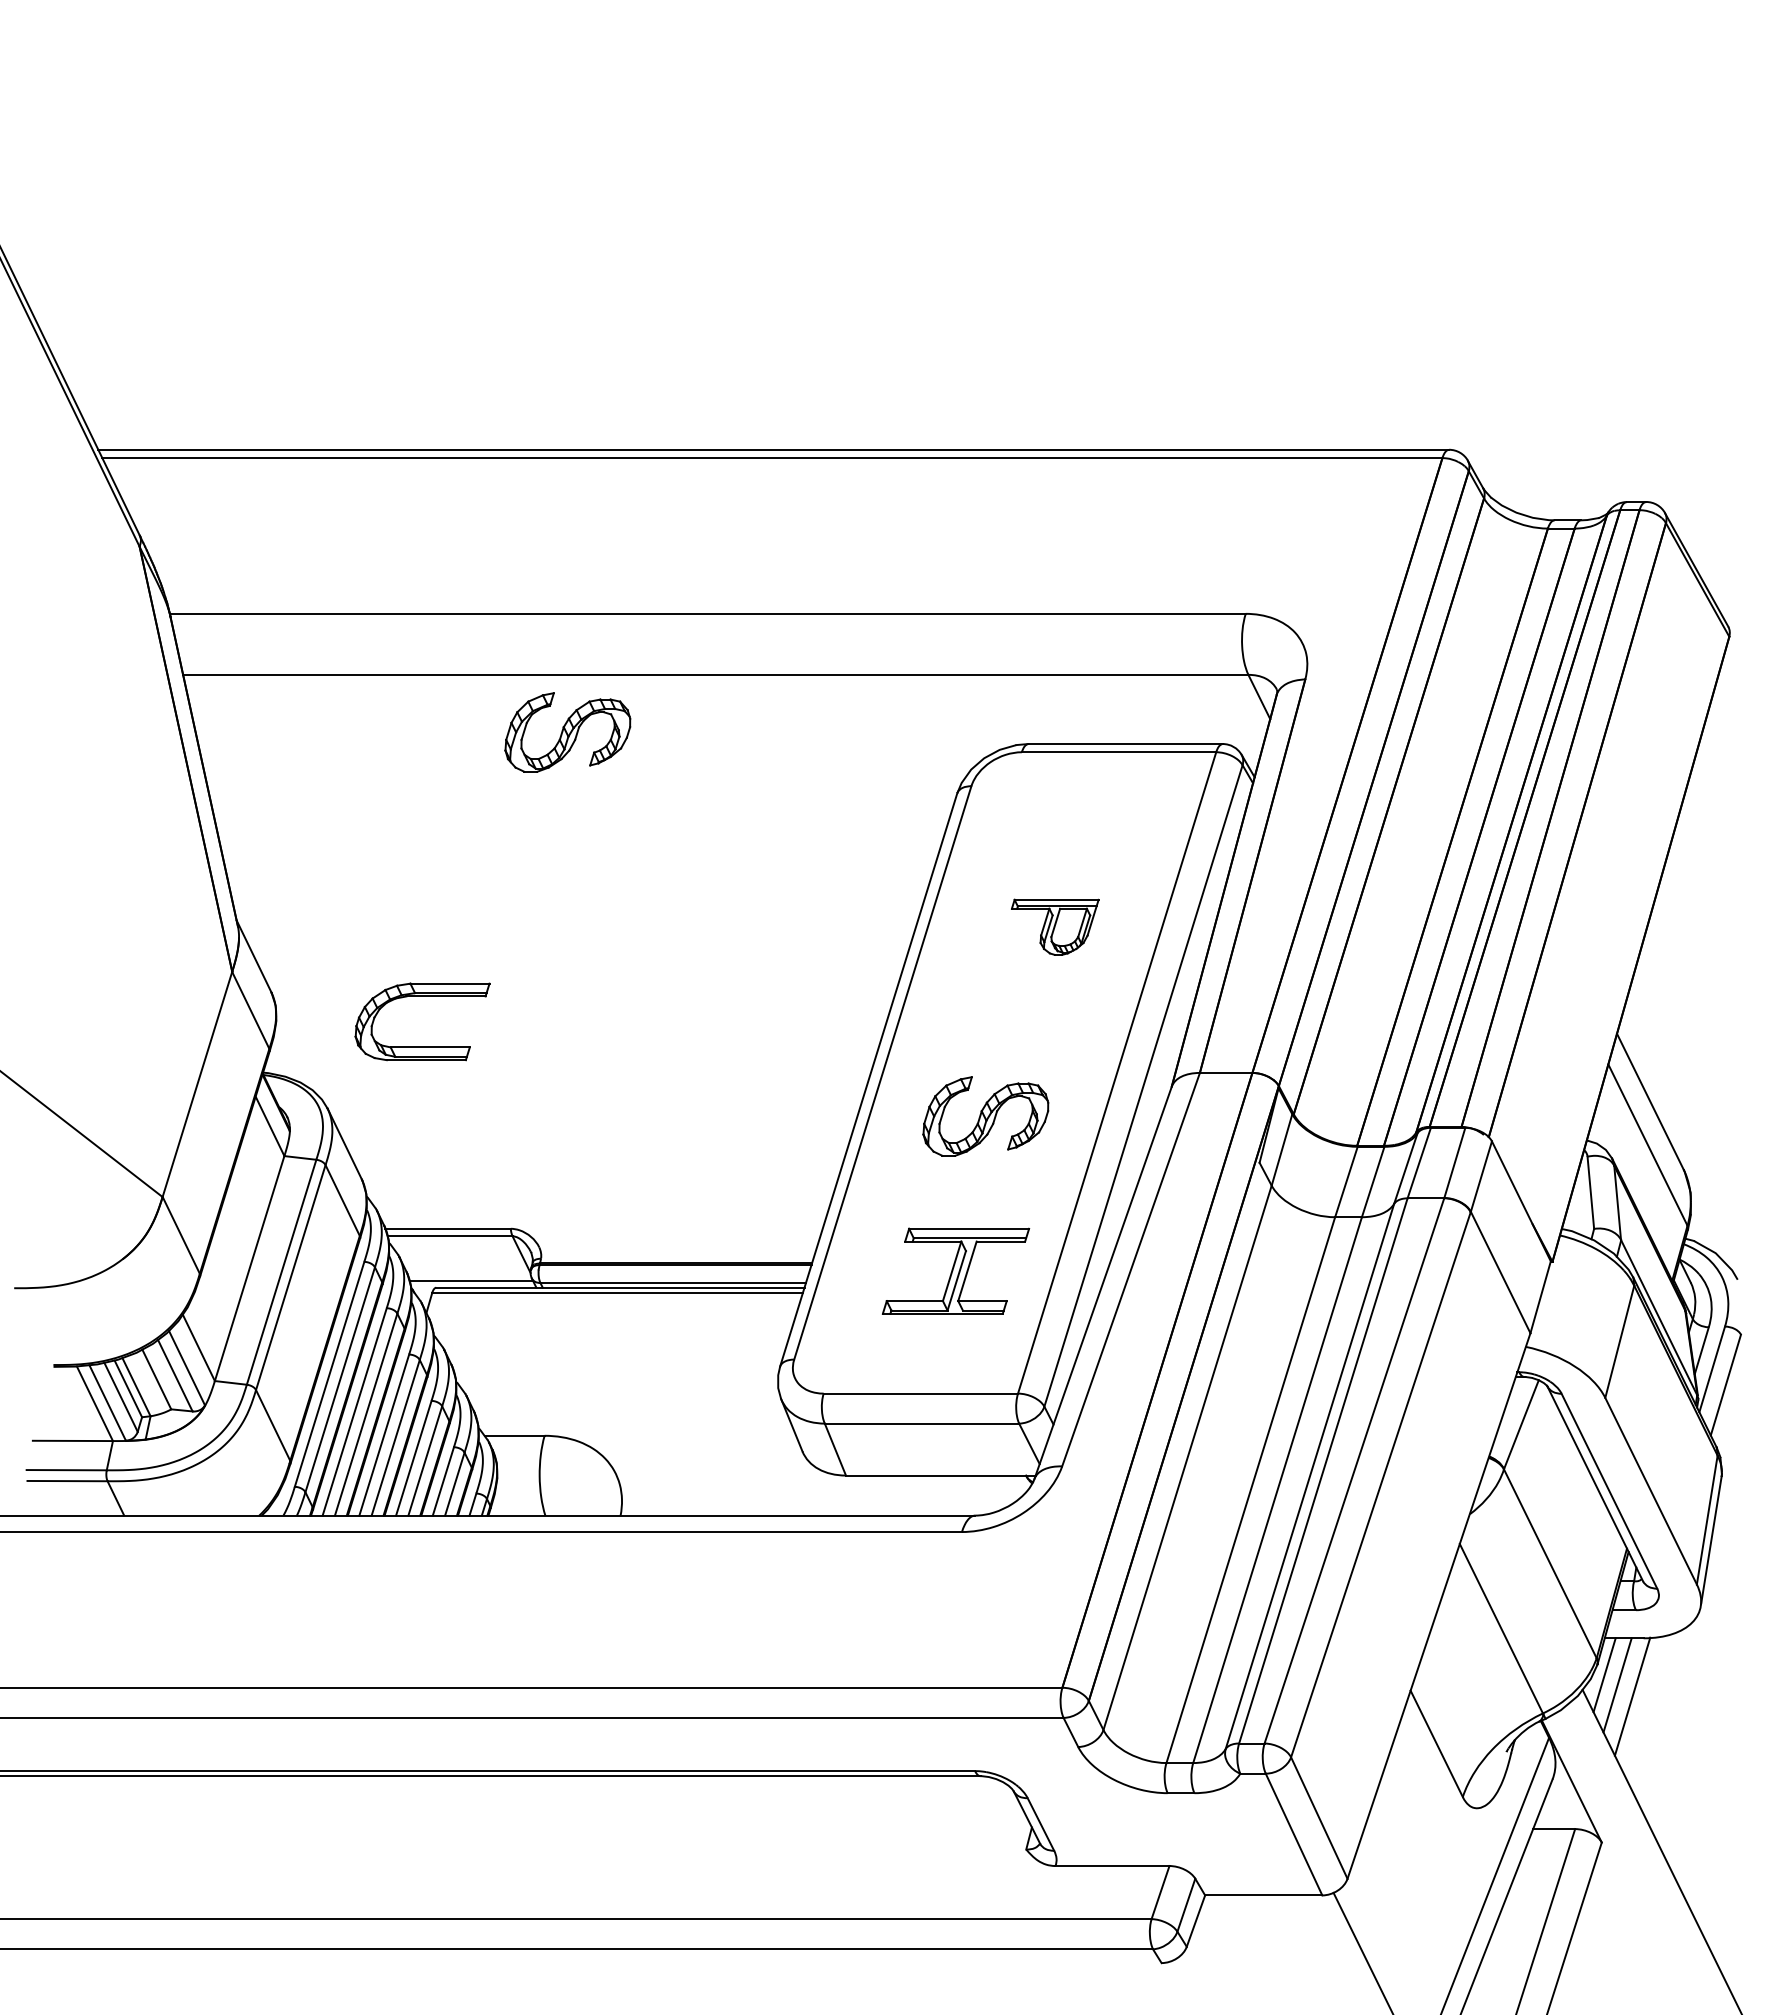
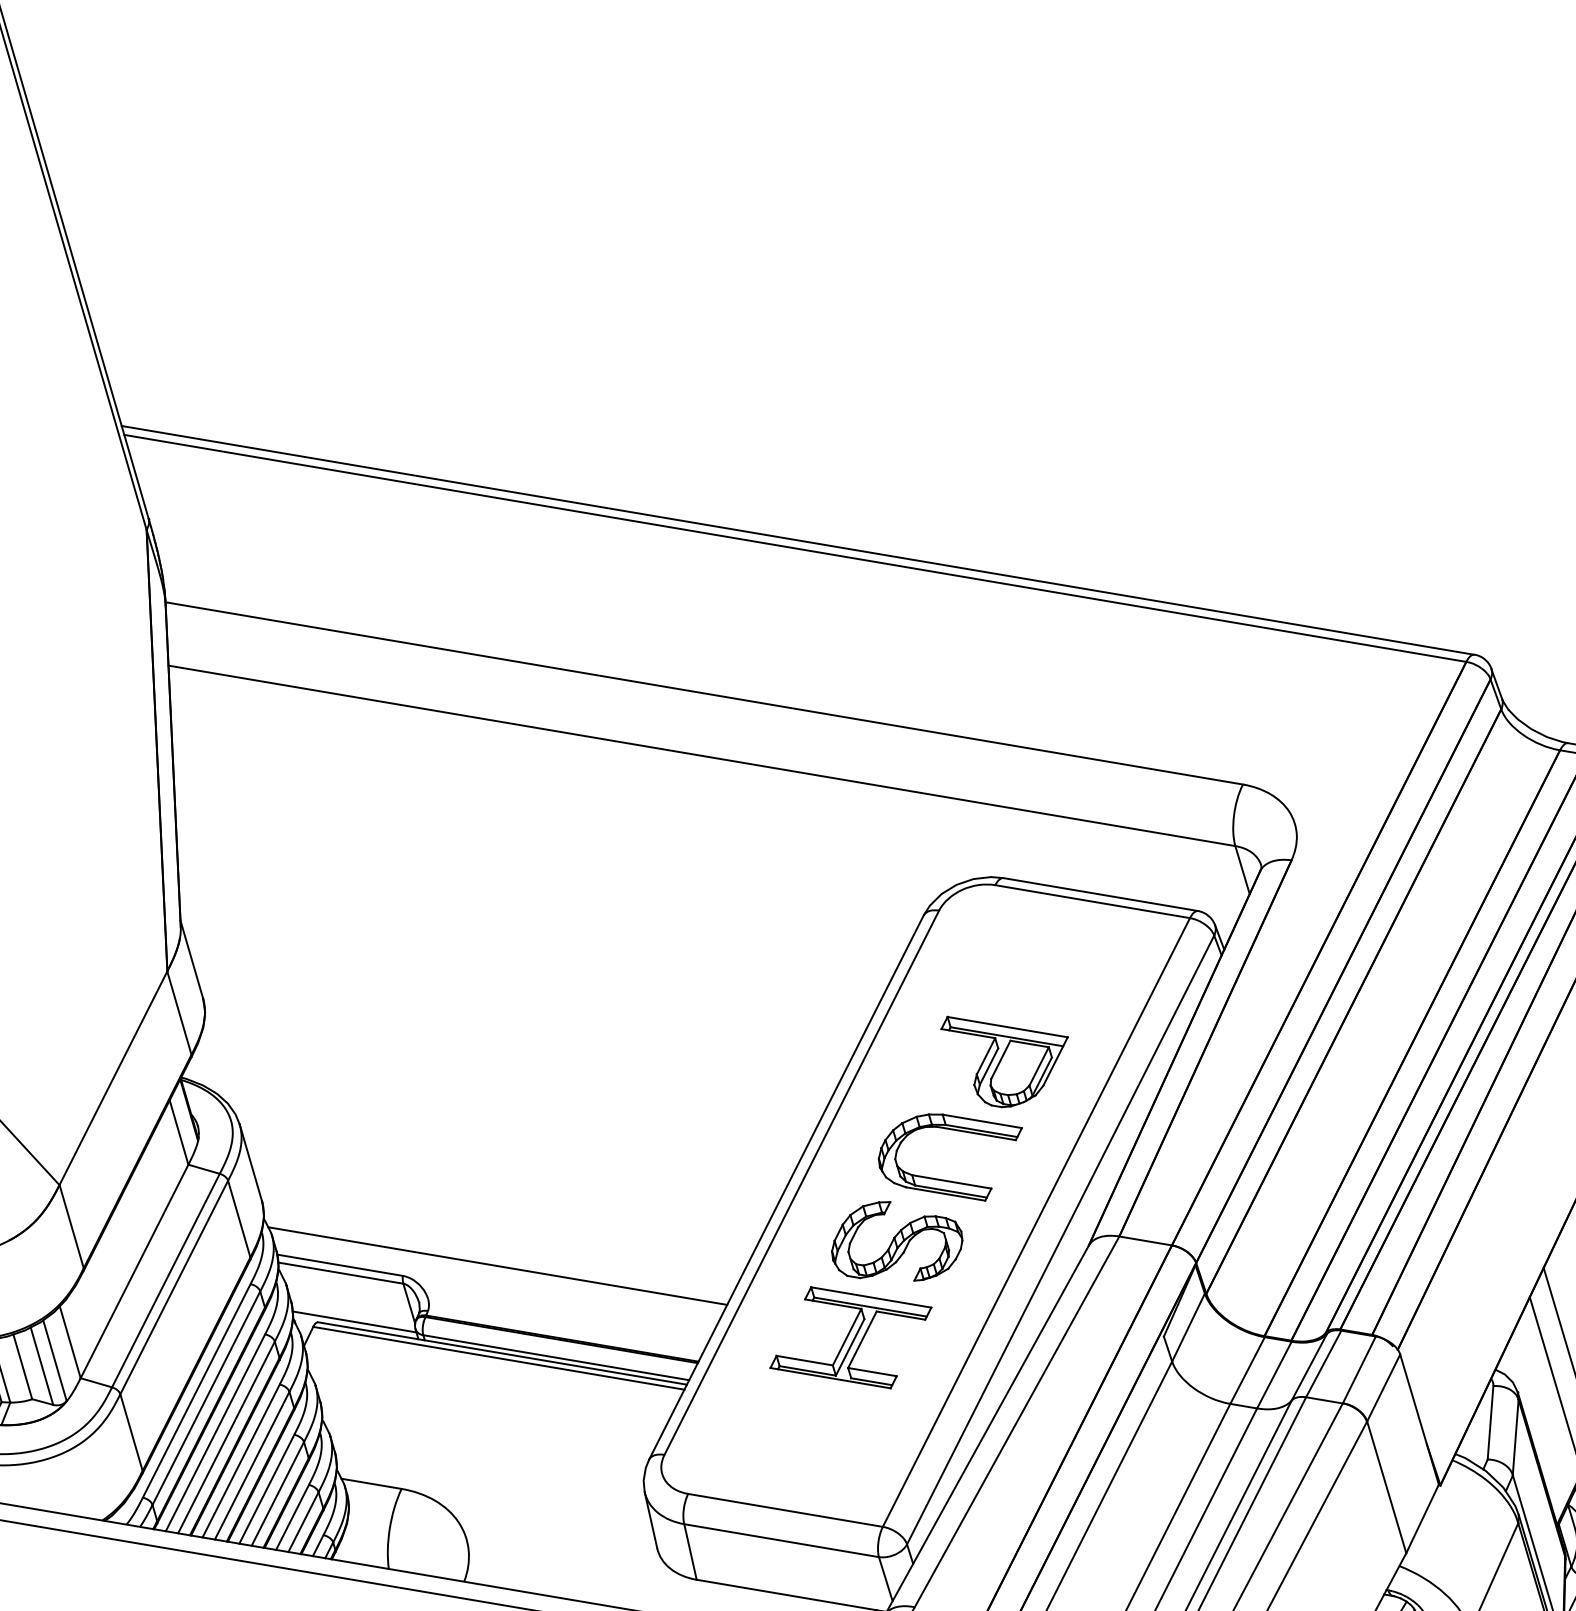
part: (567, 732) -> (543, 788), removed
part: (1055, 927) -> (999, 1066), size x1.43
part: (422, 996) -> (952, 1129), moved
line: (601, 1203) -> (497, 1265), added
part: (955, 1270) -> (850, 1336), moved

